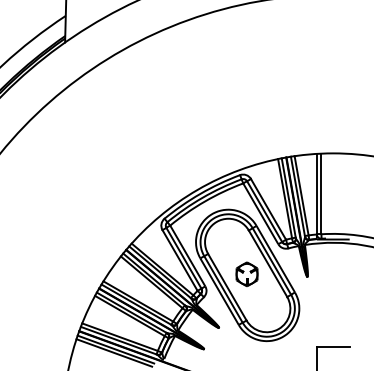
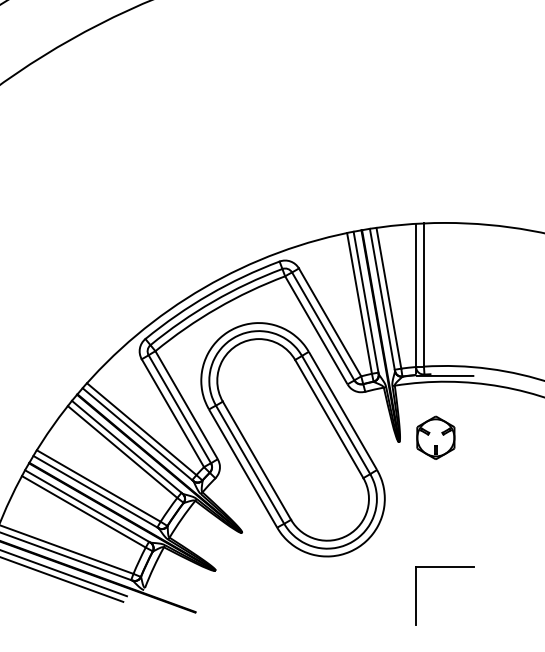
part: (246, 273) -> (434, 436), moved

